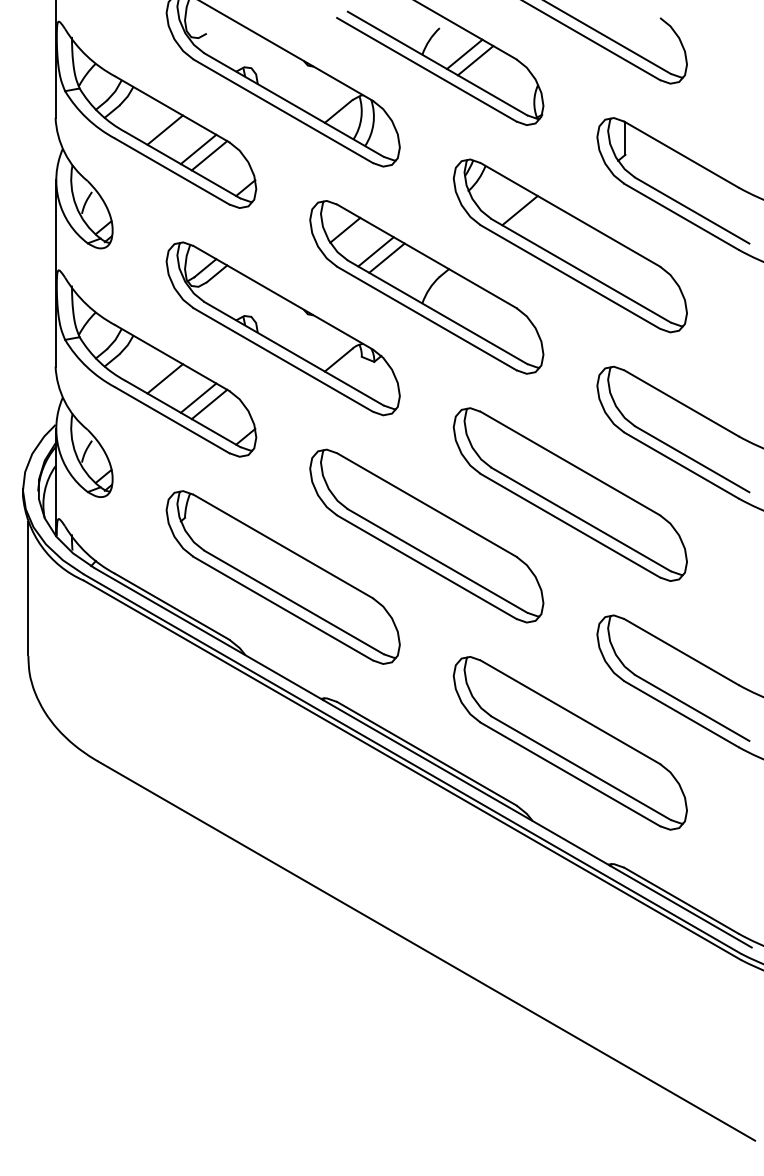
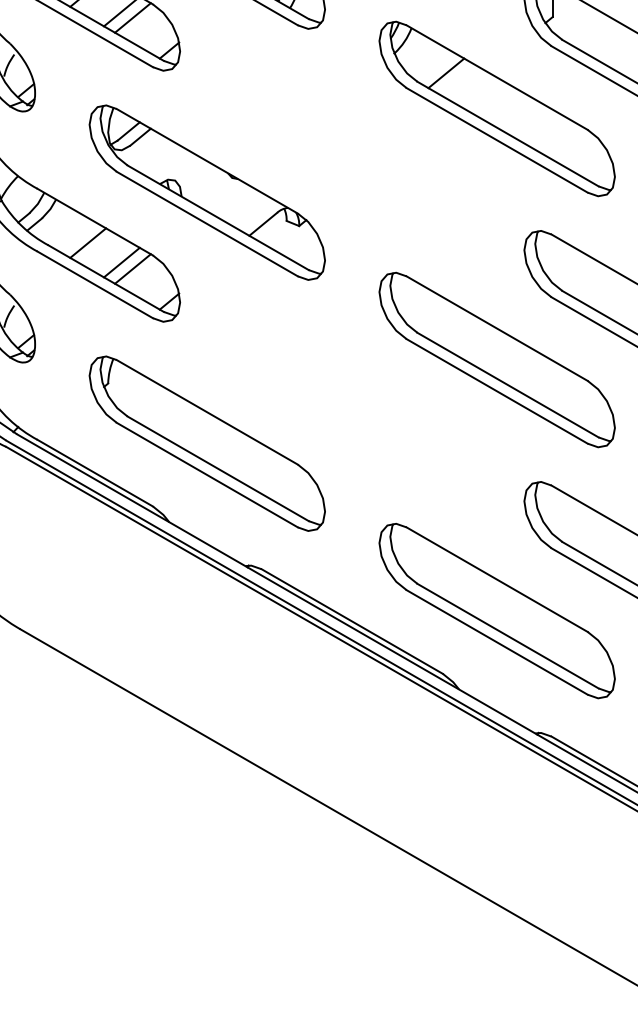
part: (426, 287) -> (351, 150), removed
part: (426, 535) -> (351, 401), removed

